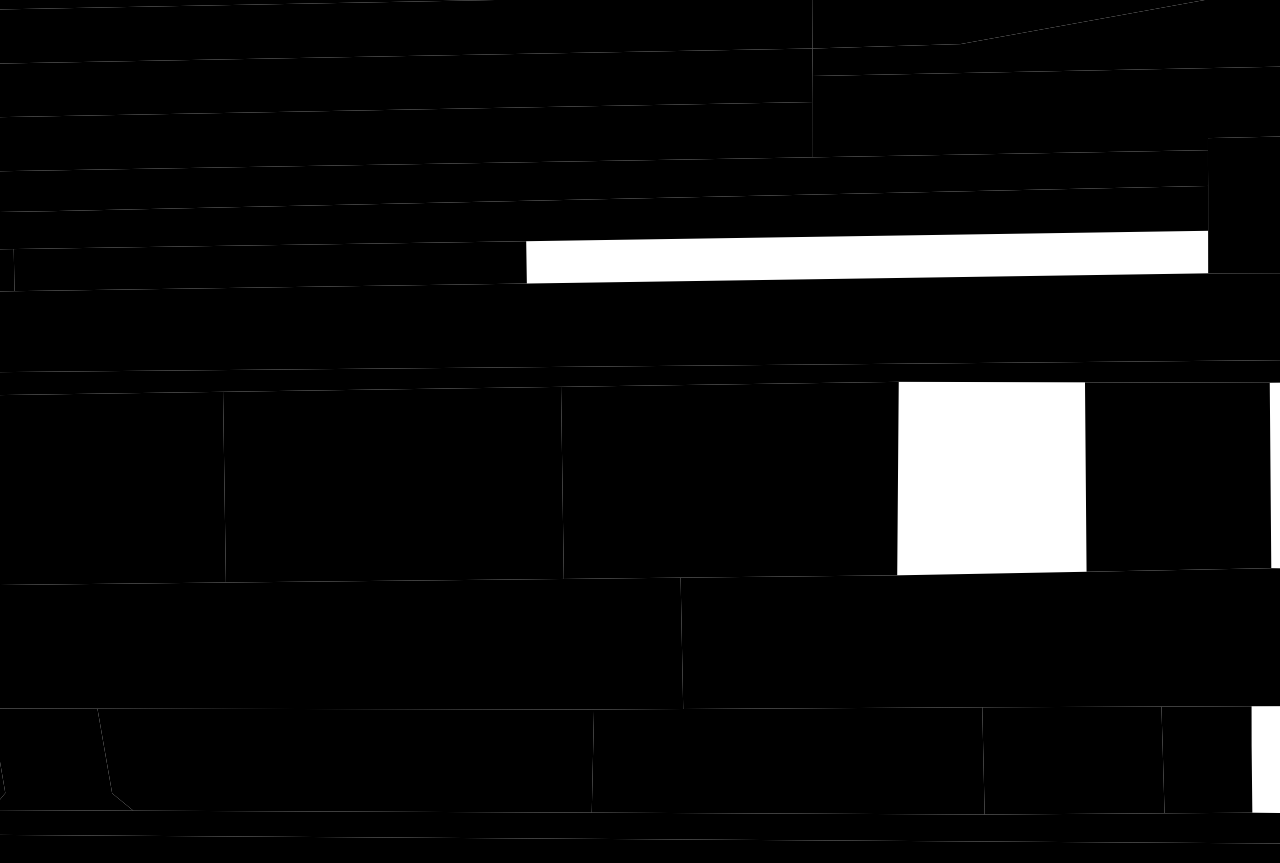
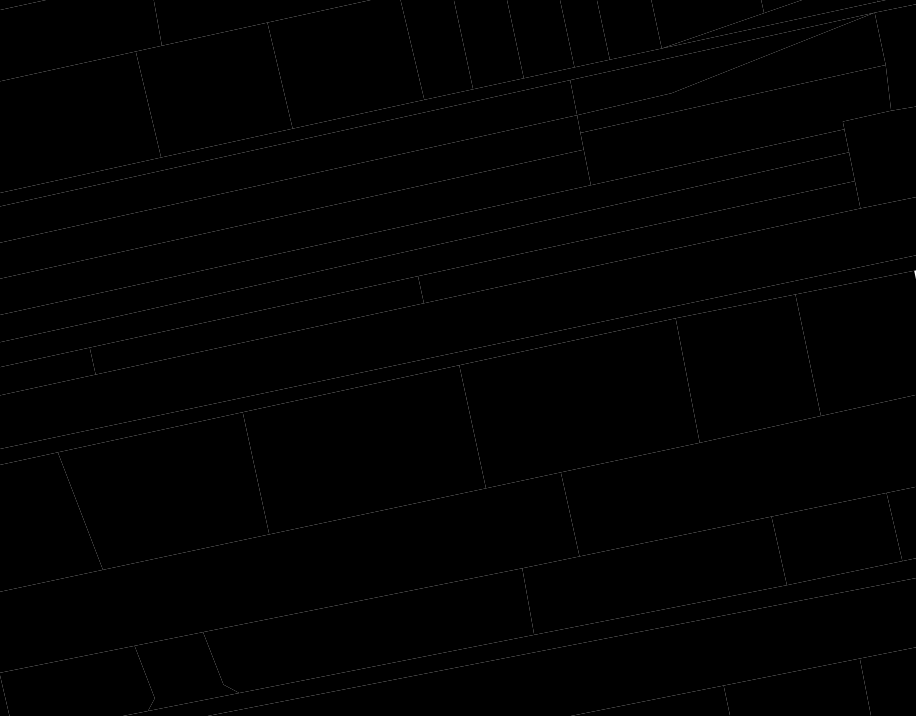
fill: (867, 257) -> (639, 242), added
fill: (991, 478) -> (747, 368), added

